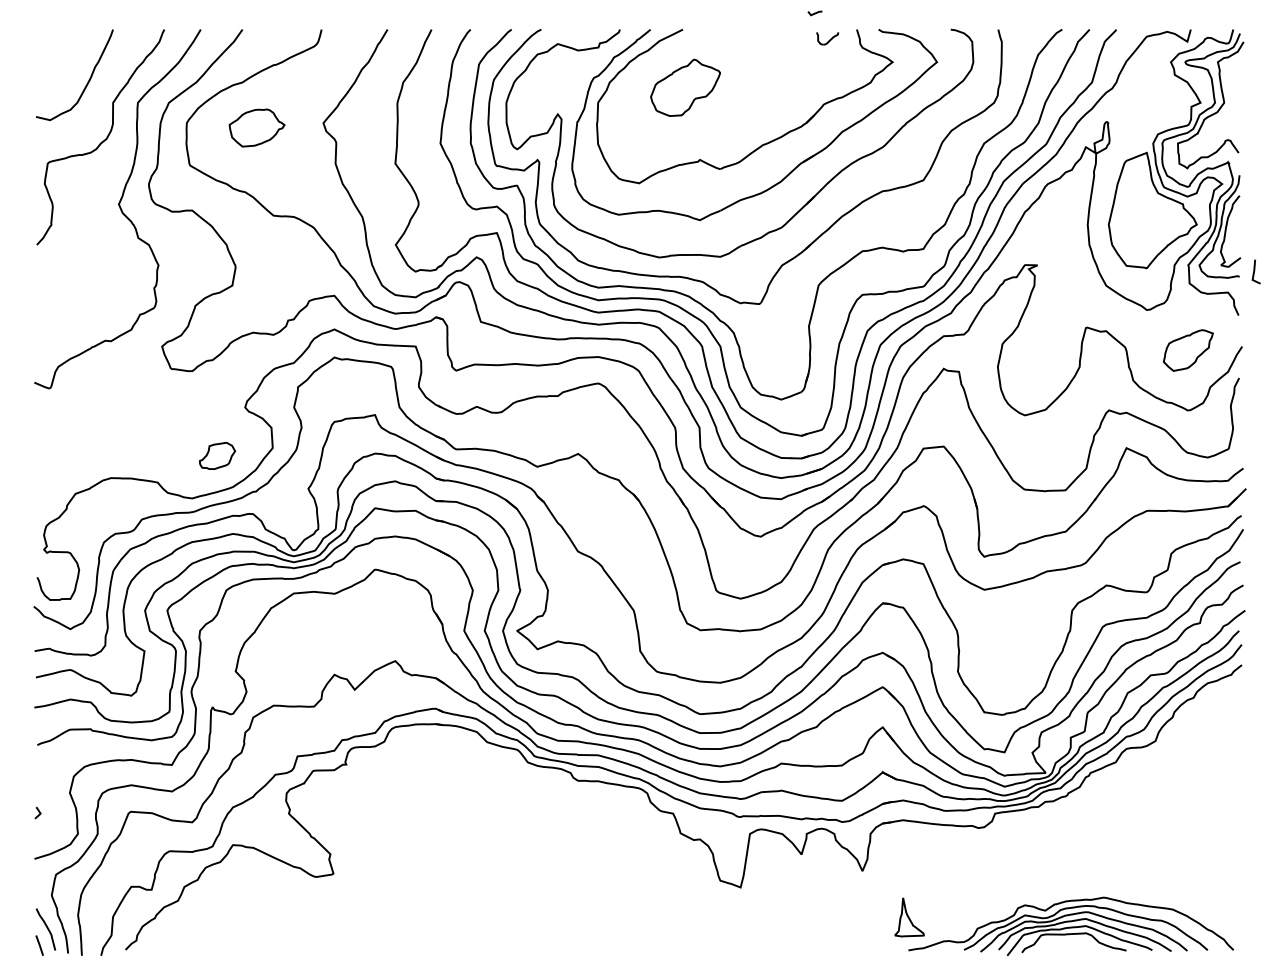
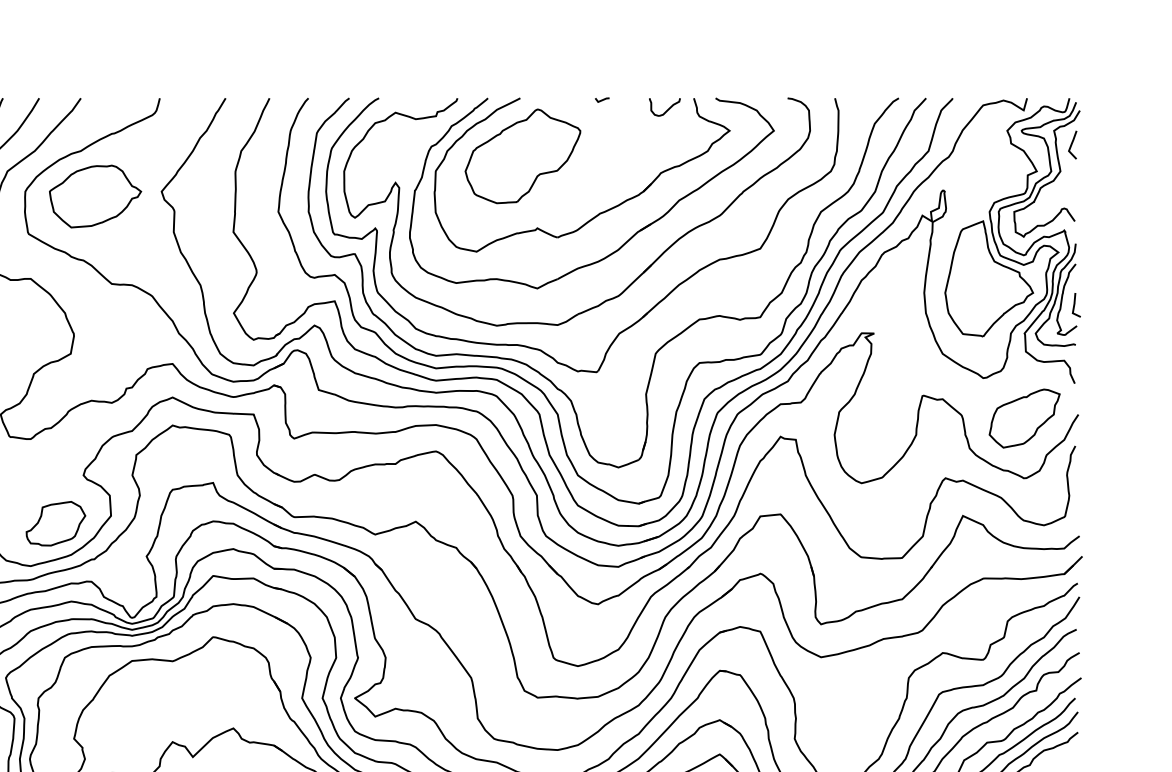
line: (814, 13) -> (601, 100), moved
part: (827, 38) -> (664, 107), size x1.43
line: (1236, 76) -> (1072, 145), added
part: (685, 87) -> (522, 156), size x1.67
part: (256, 127) -> (94, 195), size x1.67
line: (1255, 270) -> (1075, 303), moved
part: (1188, 350) -> (1024, 418), size x1.43
part: (217, 455) -> (55, 523), size x1.67

